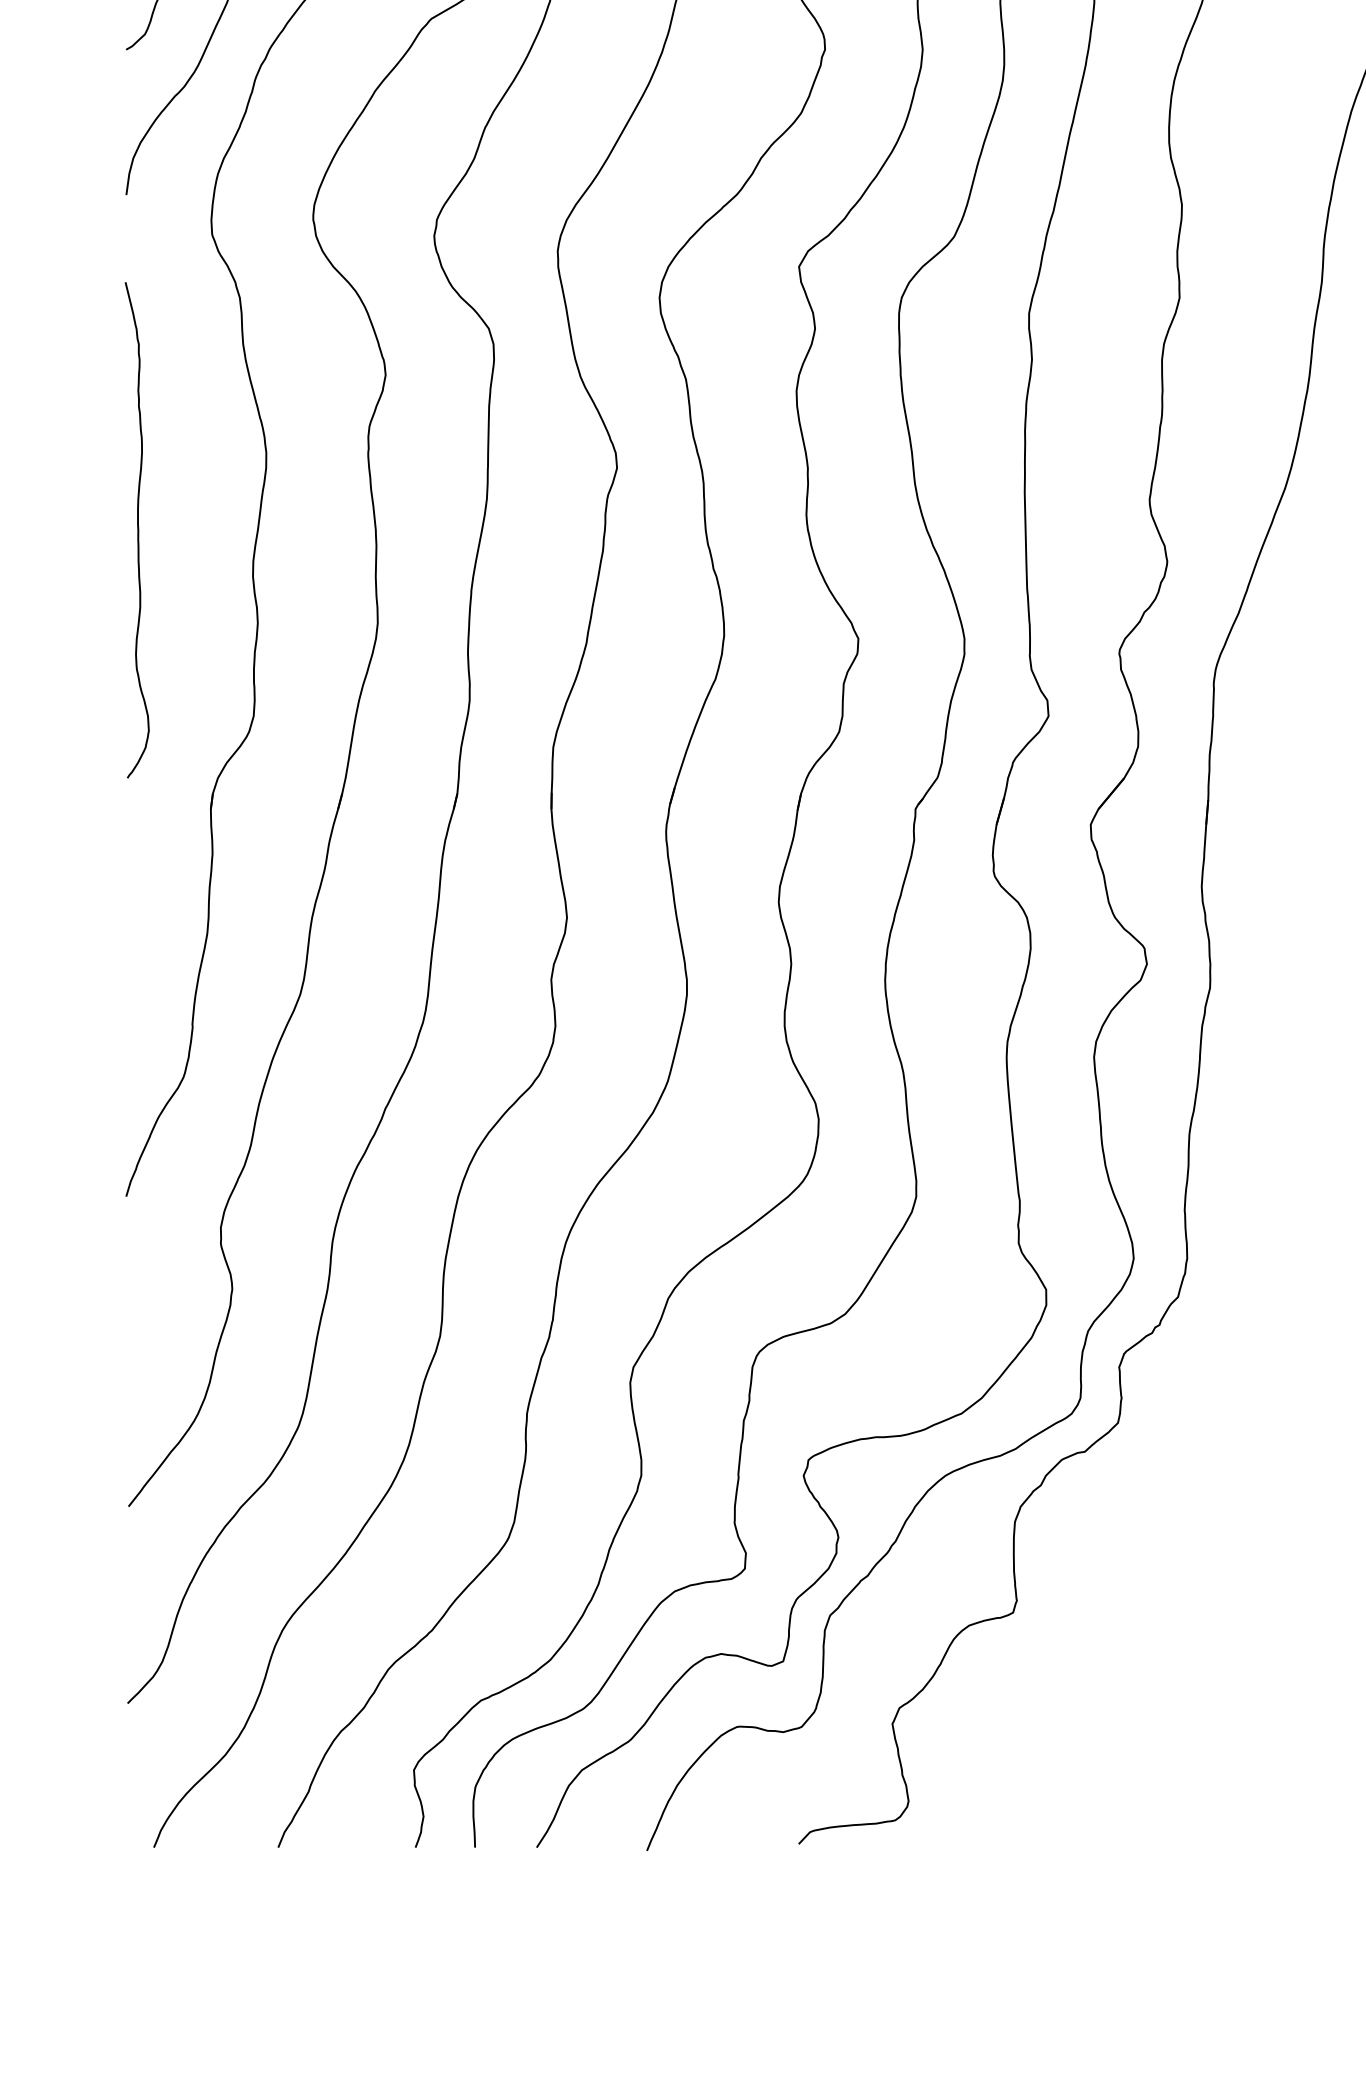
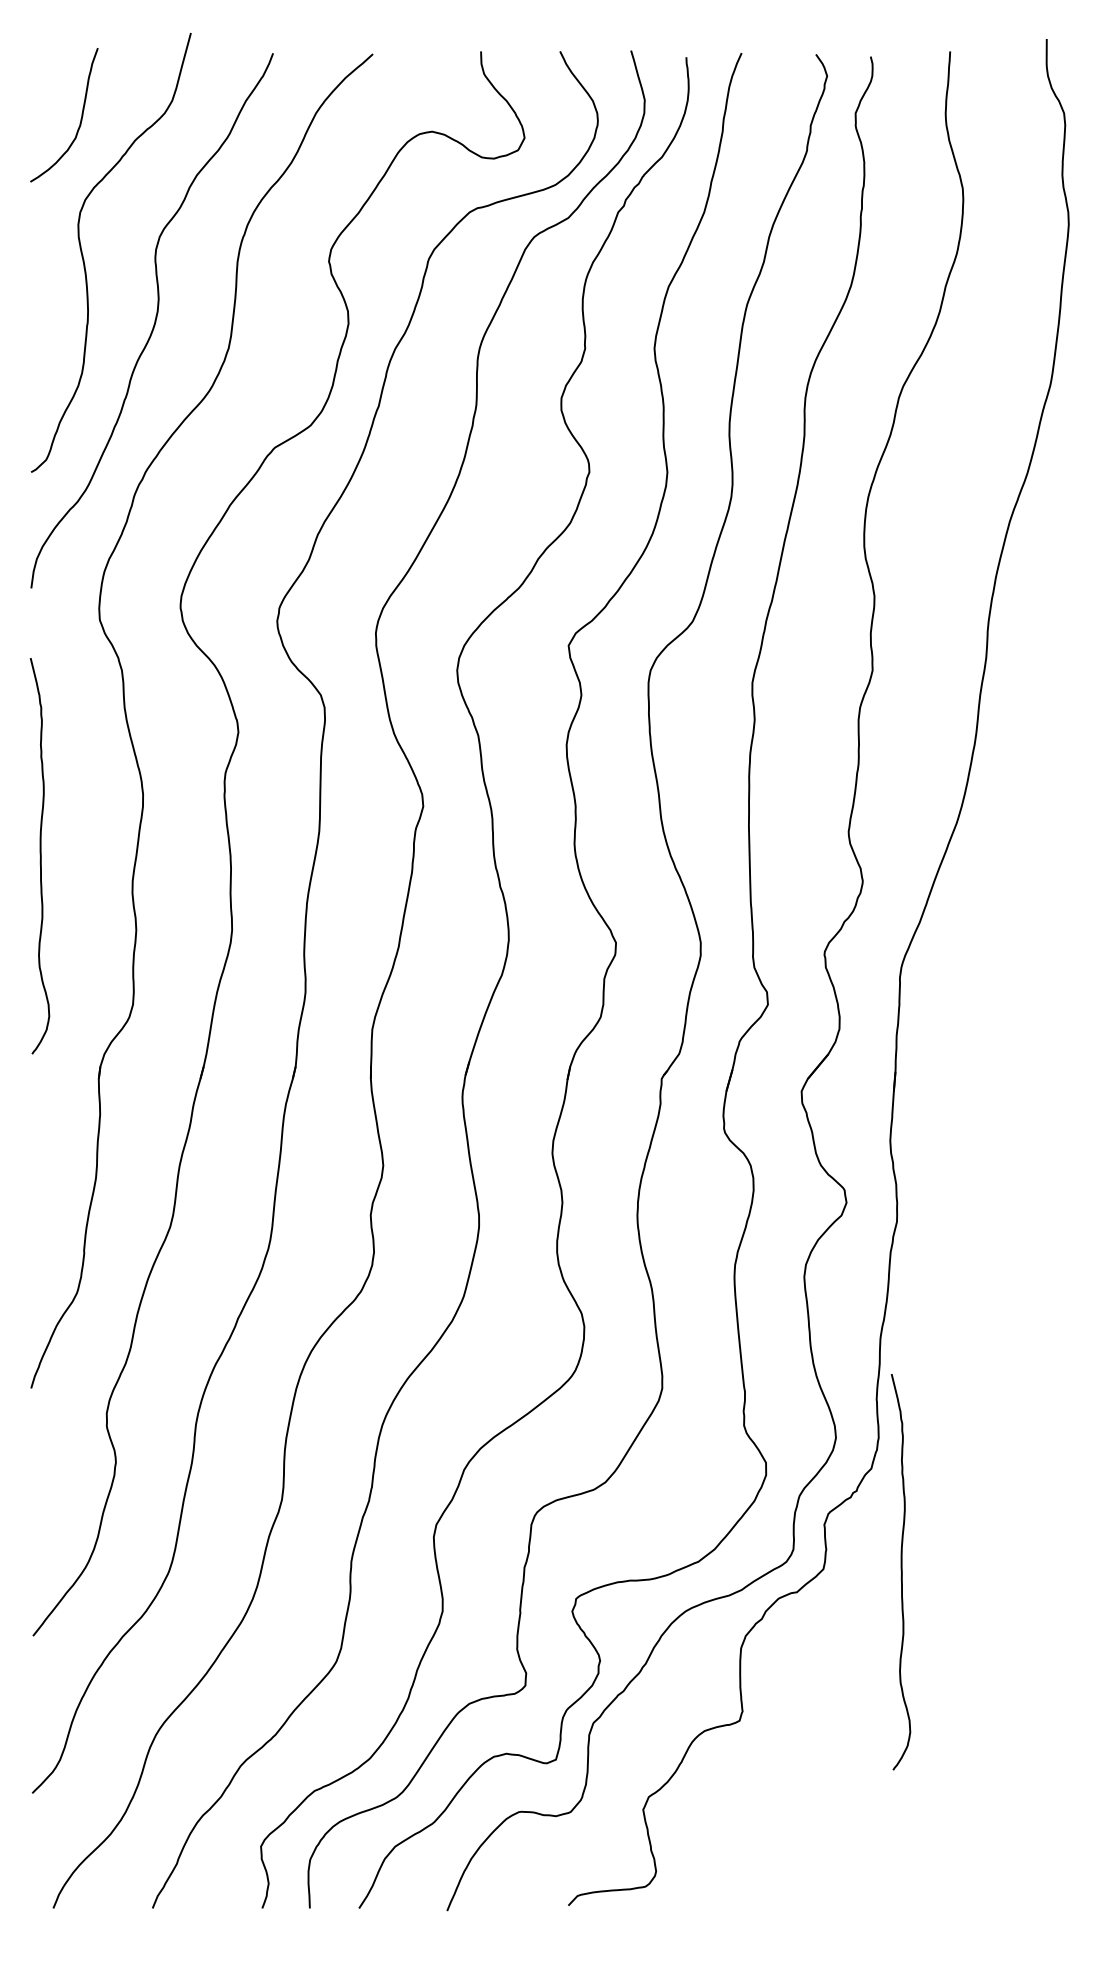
curve: (1214, 1425) -> (900, 1571), added

